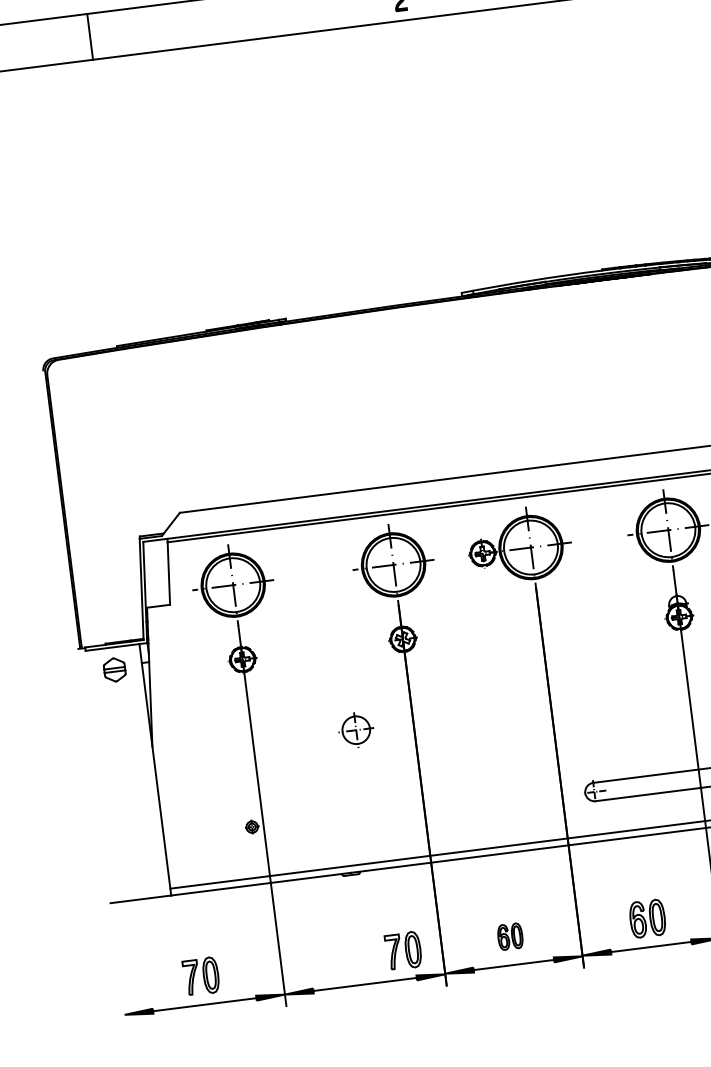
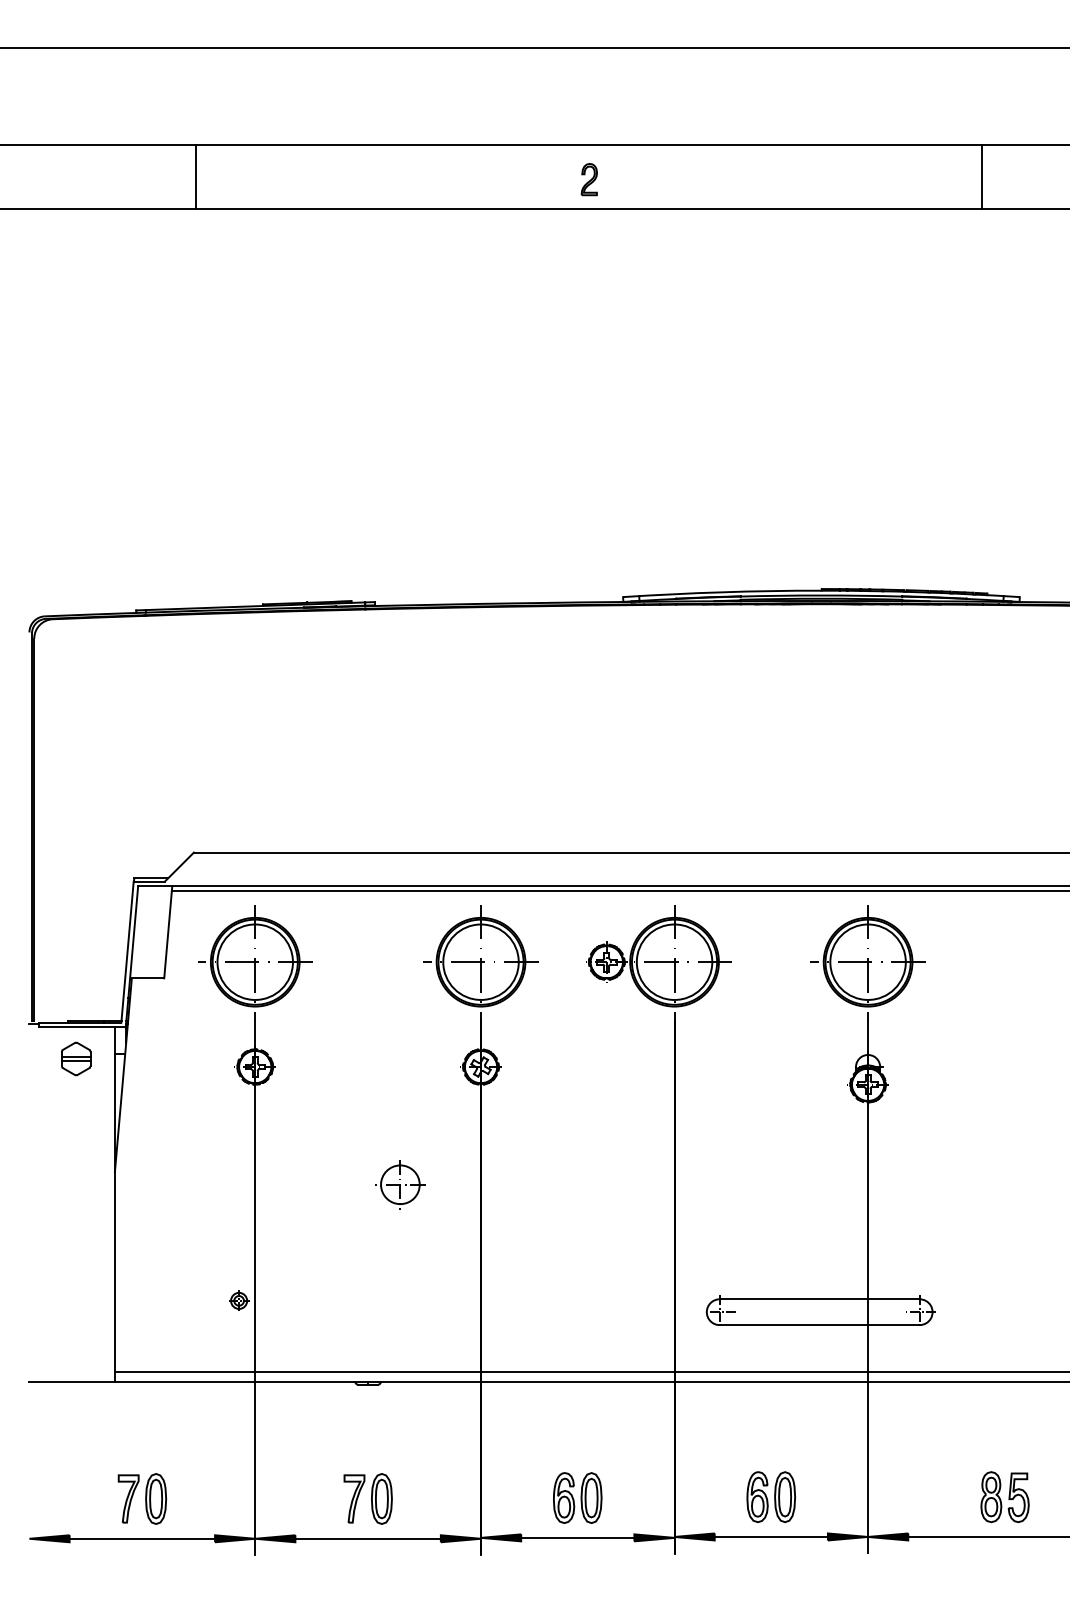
line: (89, 36) -> (195, 176), moved
part: (510, 936) -> (577, 1497), size x1.43
part: (402, 950) -> (367, 1498), moved

